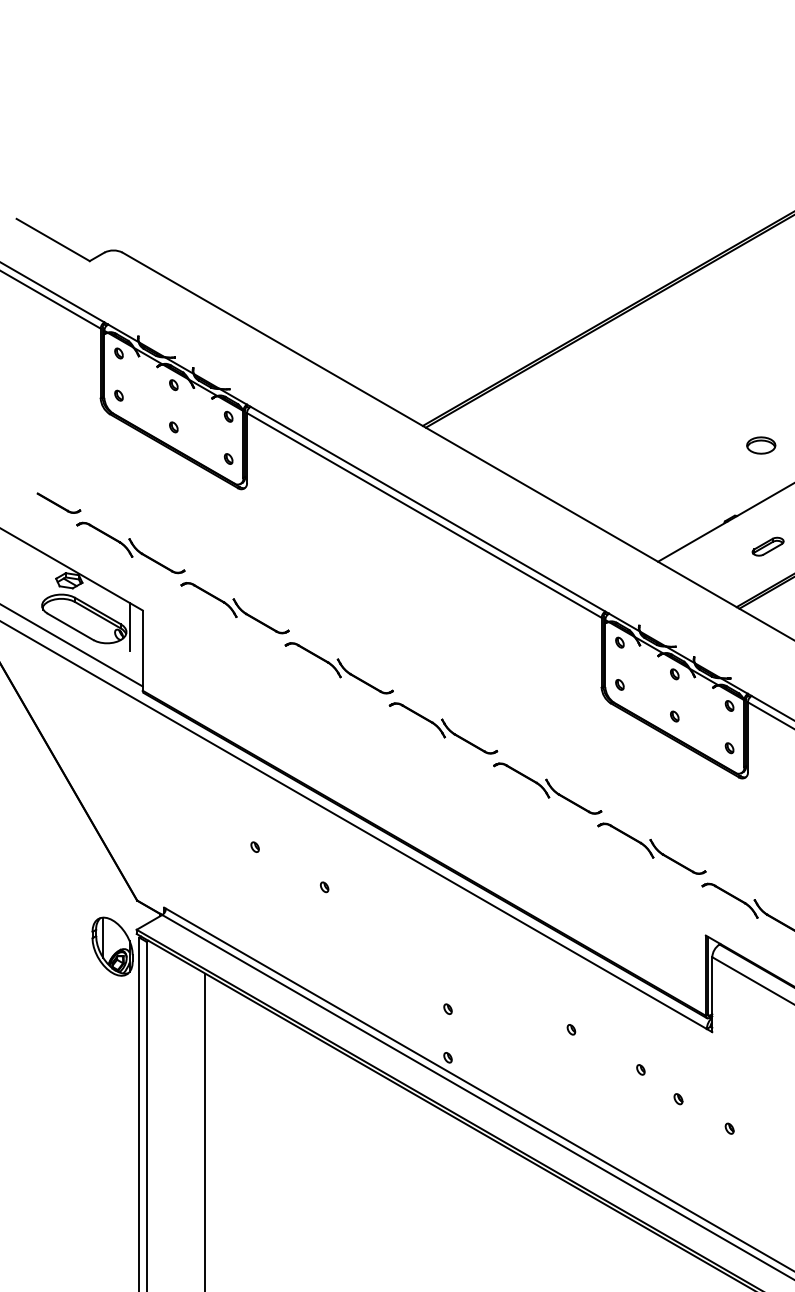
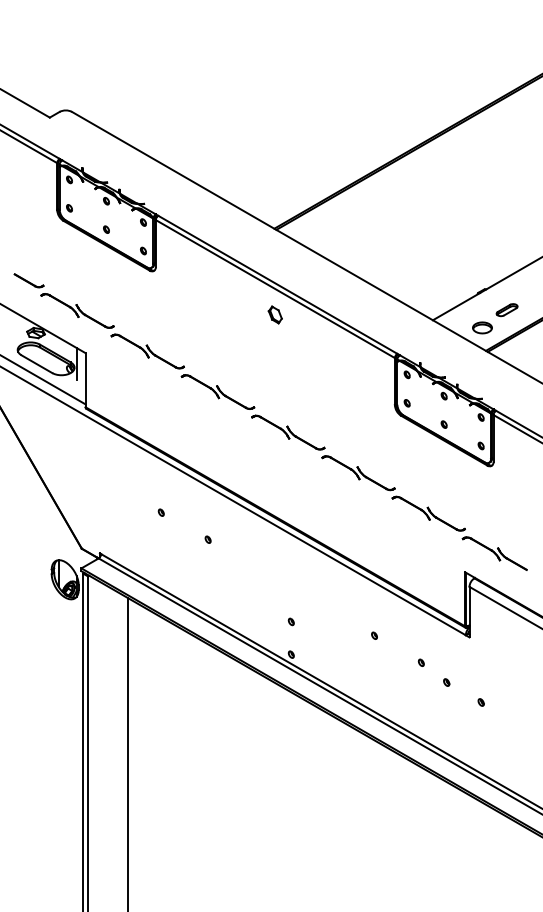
part: (761, 444) -> (482, 327), moved
part: (423, 553) -> (274, 314), added

